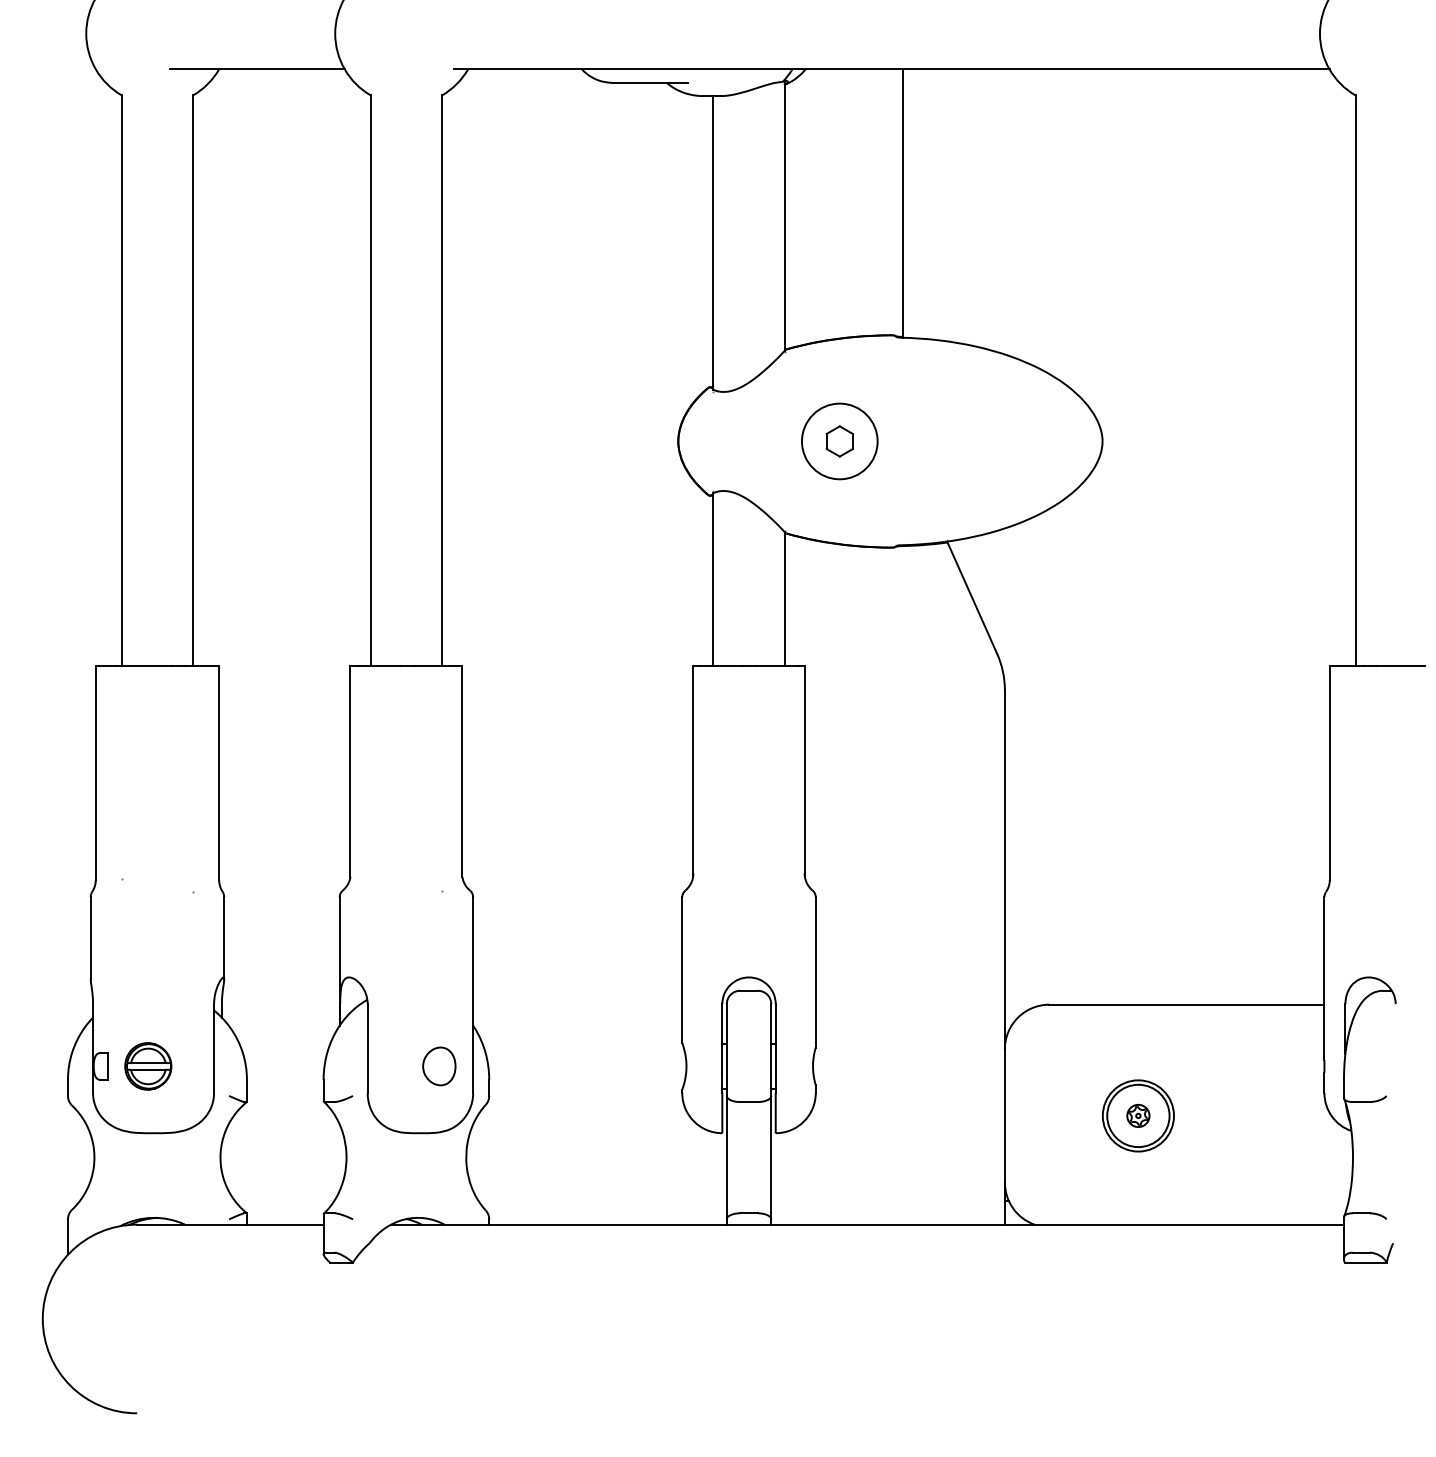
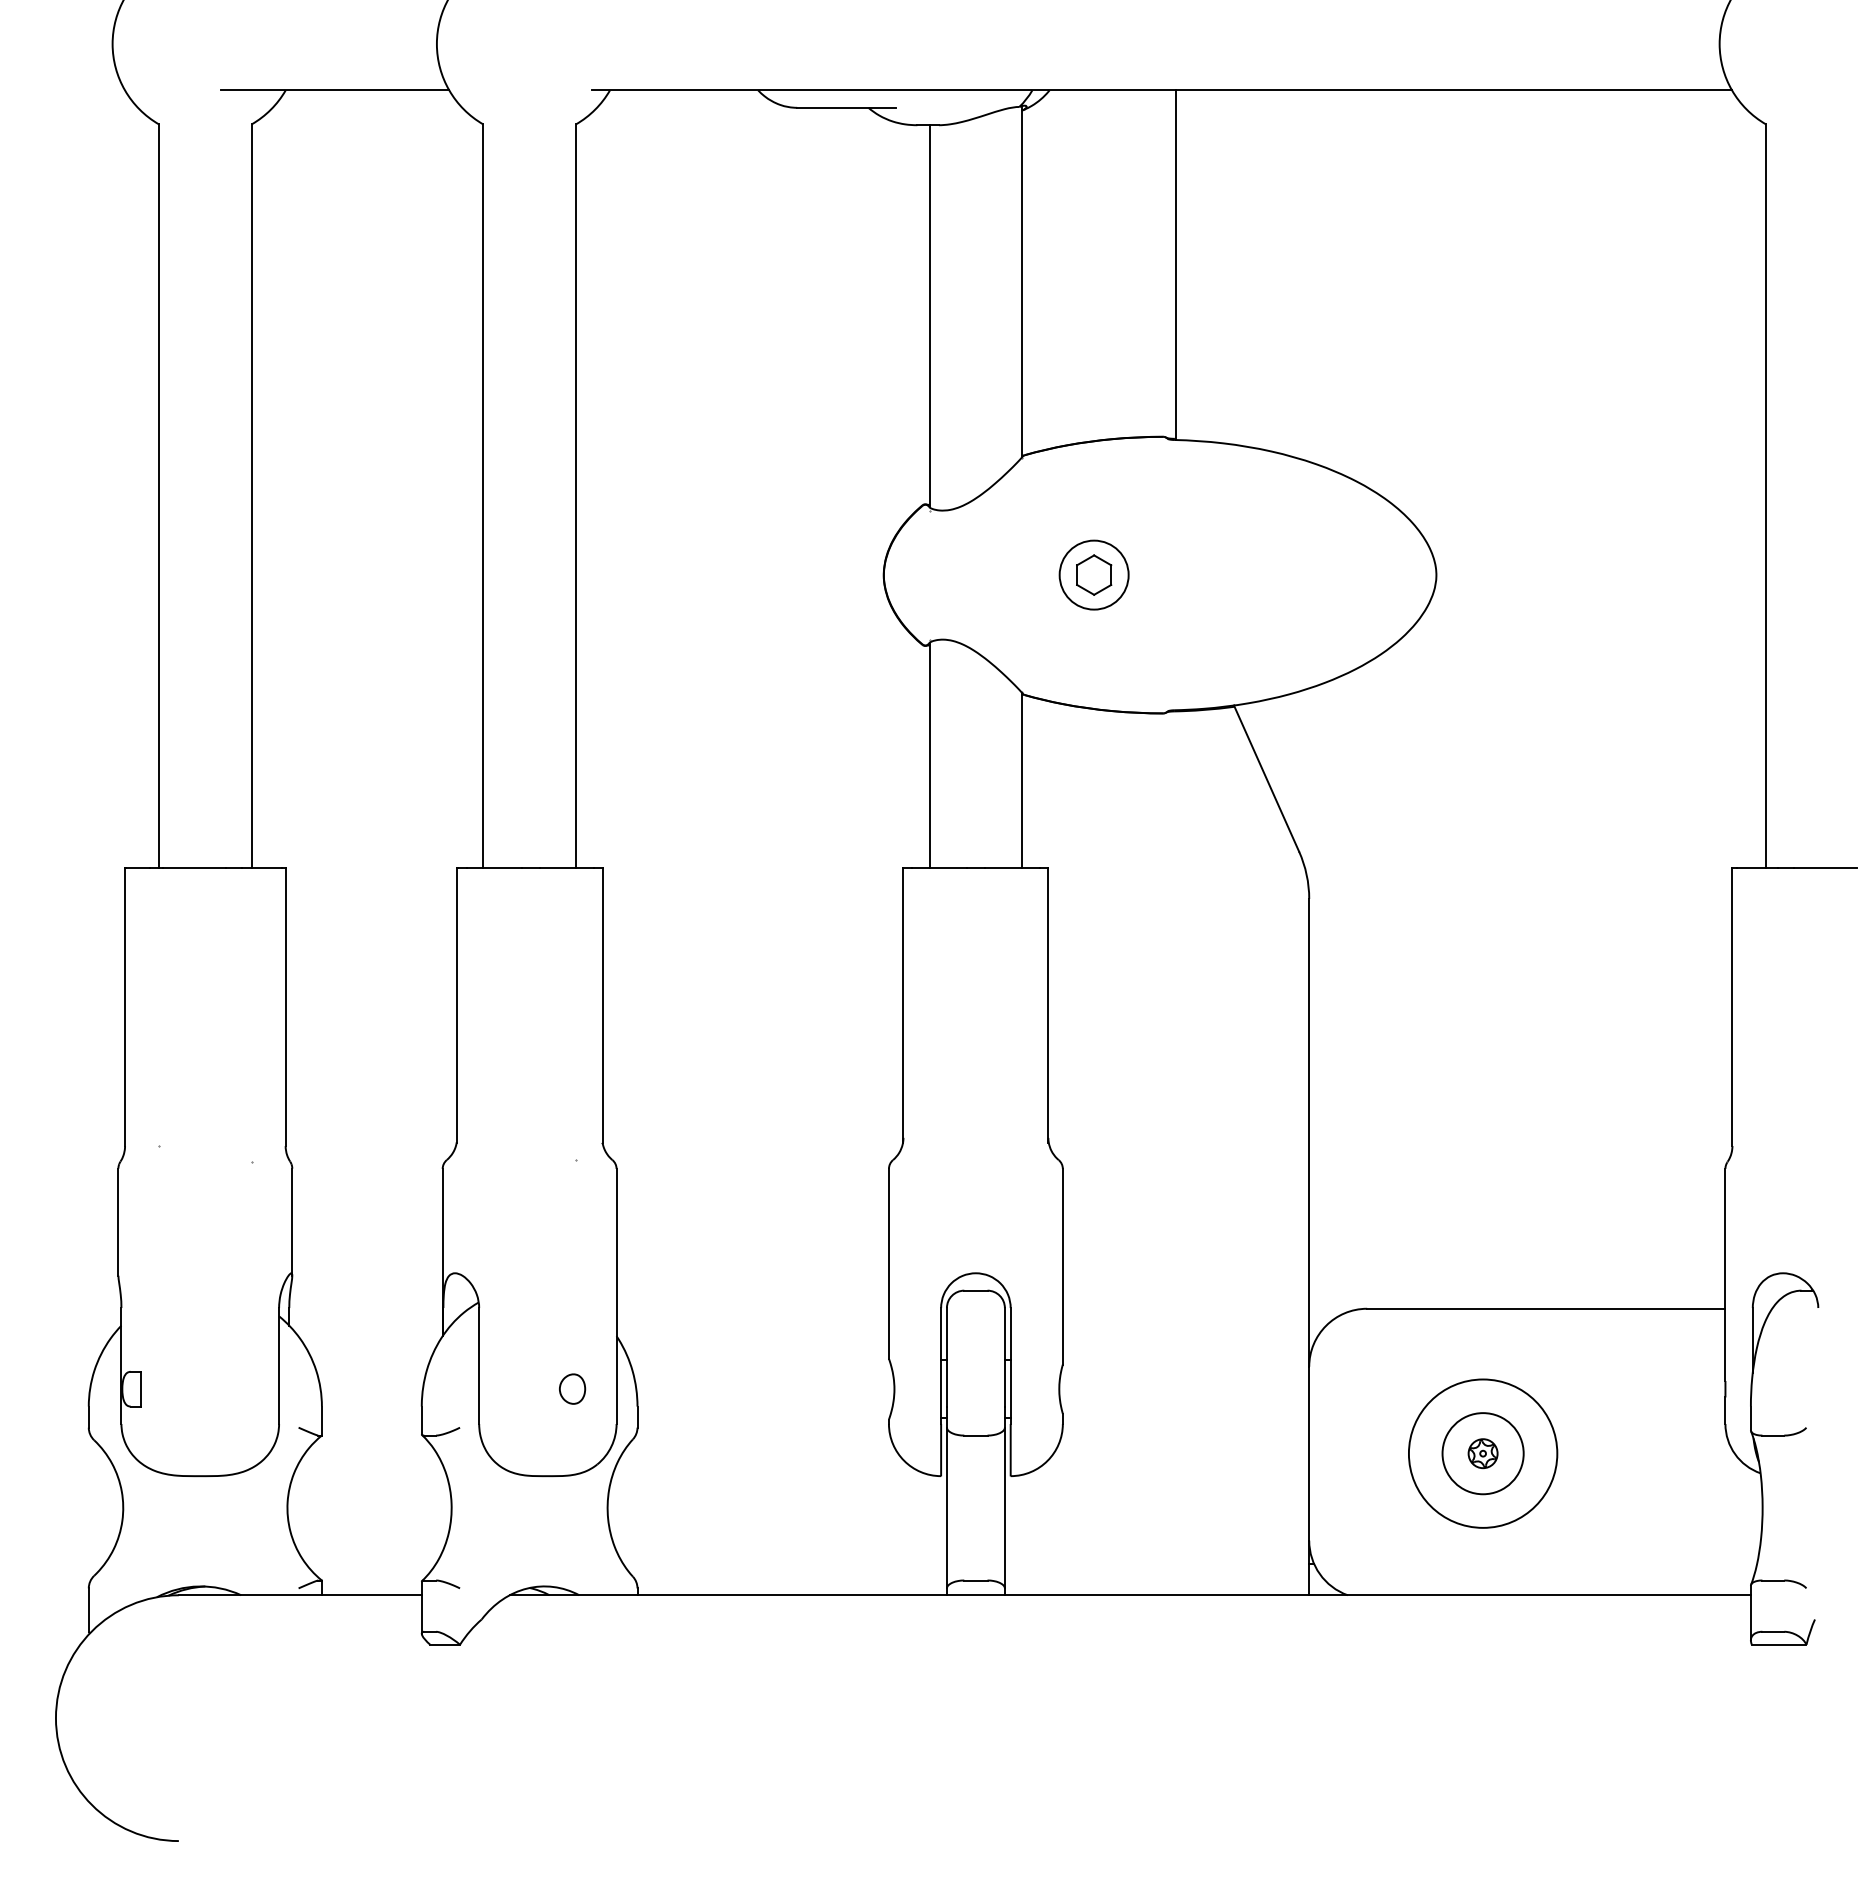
circle: (839, 440) -> (1093, 574), size x0.7
part: (148, 1065) -> (193, 1388), removed
part: (439, 1065) -> (572, 1388), size x0.6
circle: (1137, 1115) -> (1482, 1453), size x1.6

